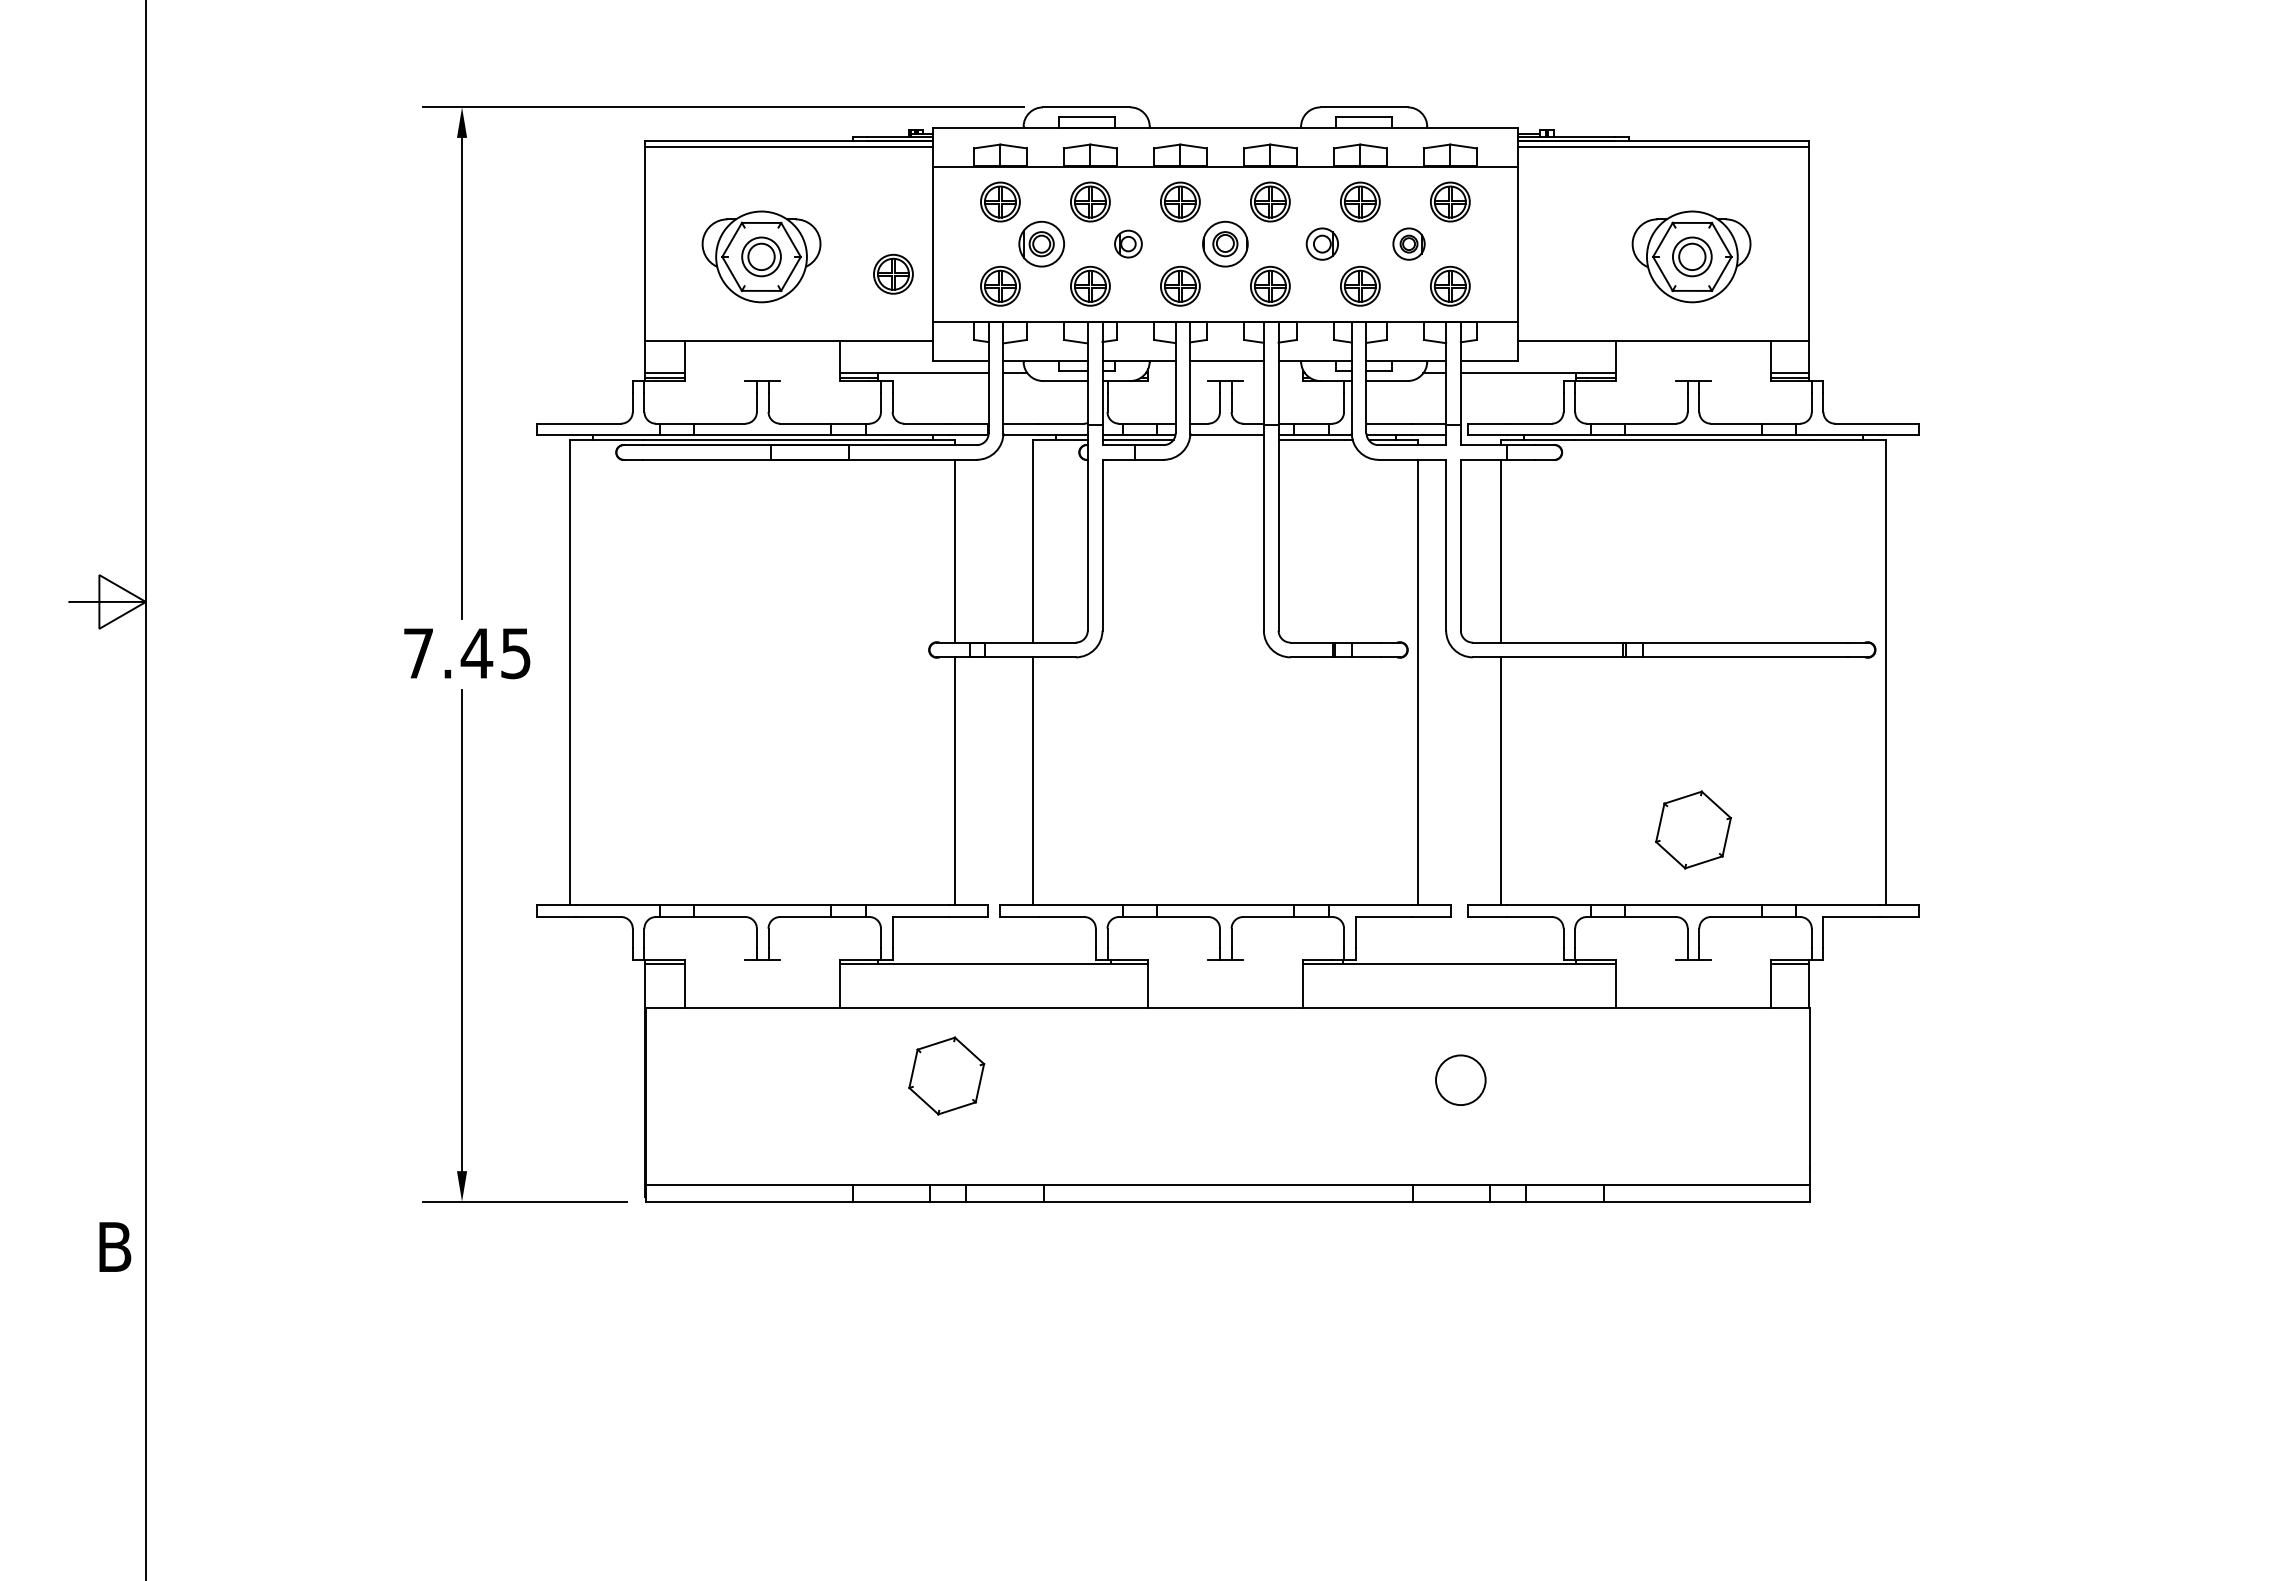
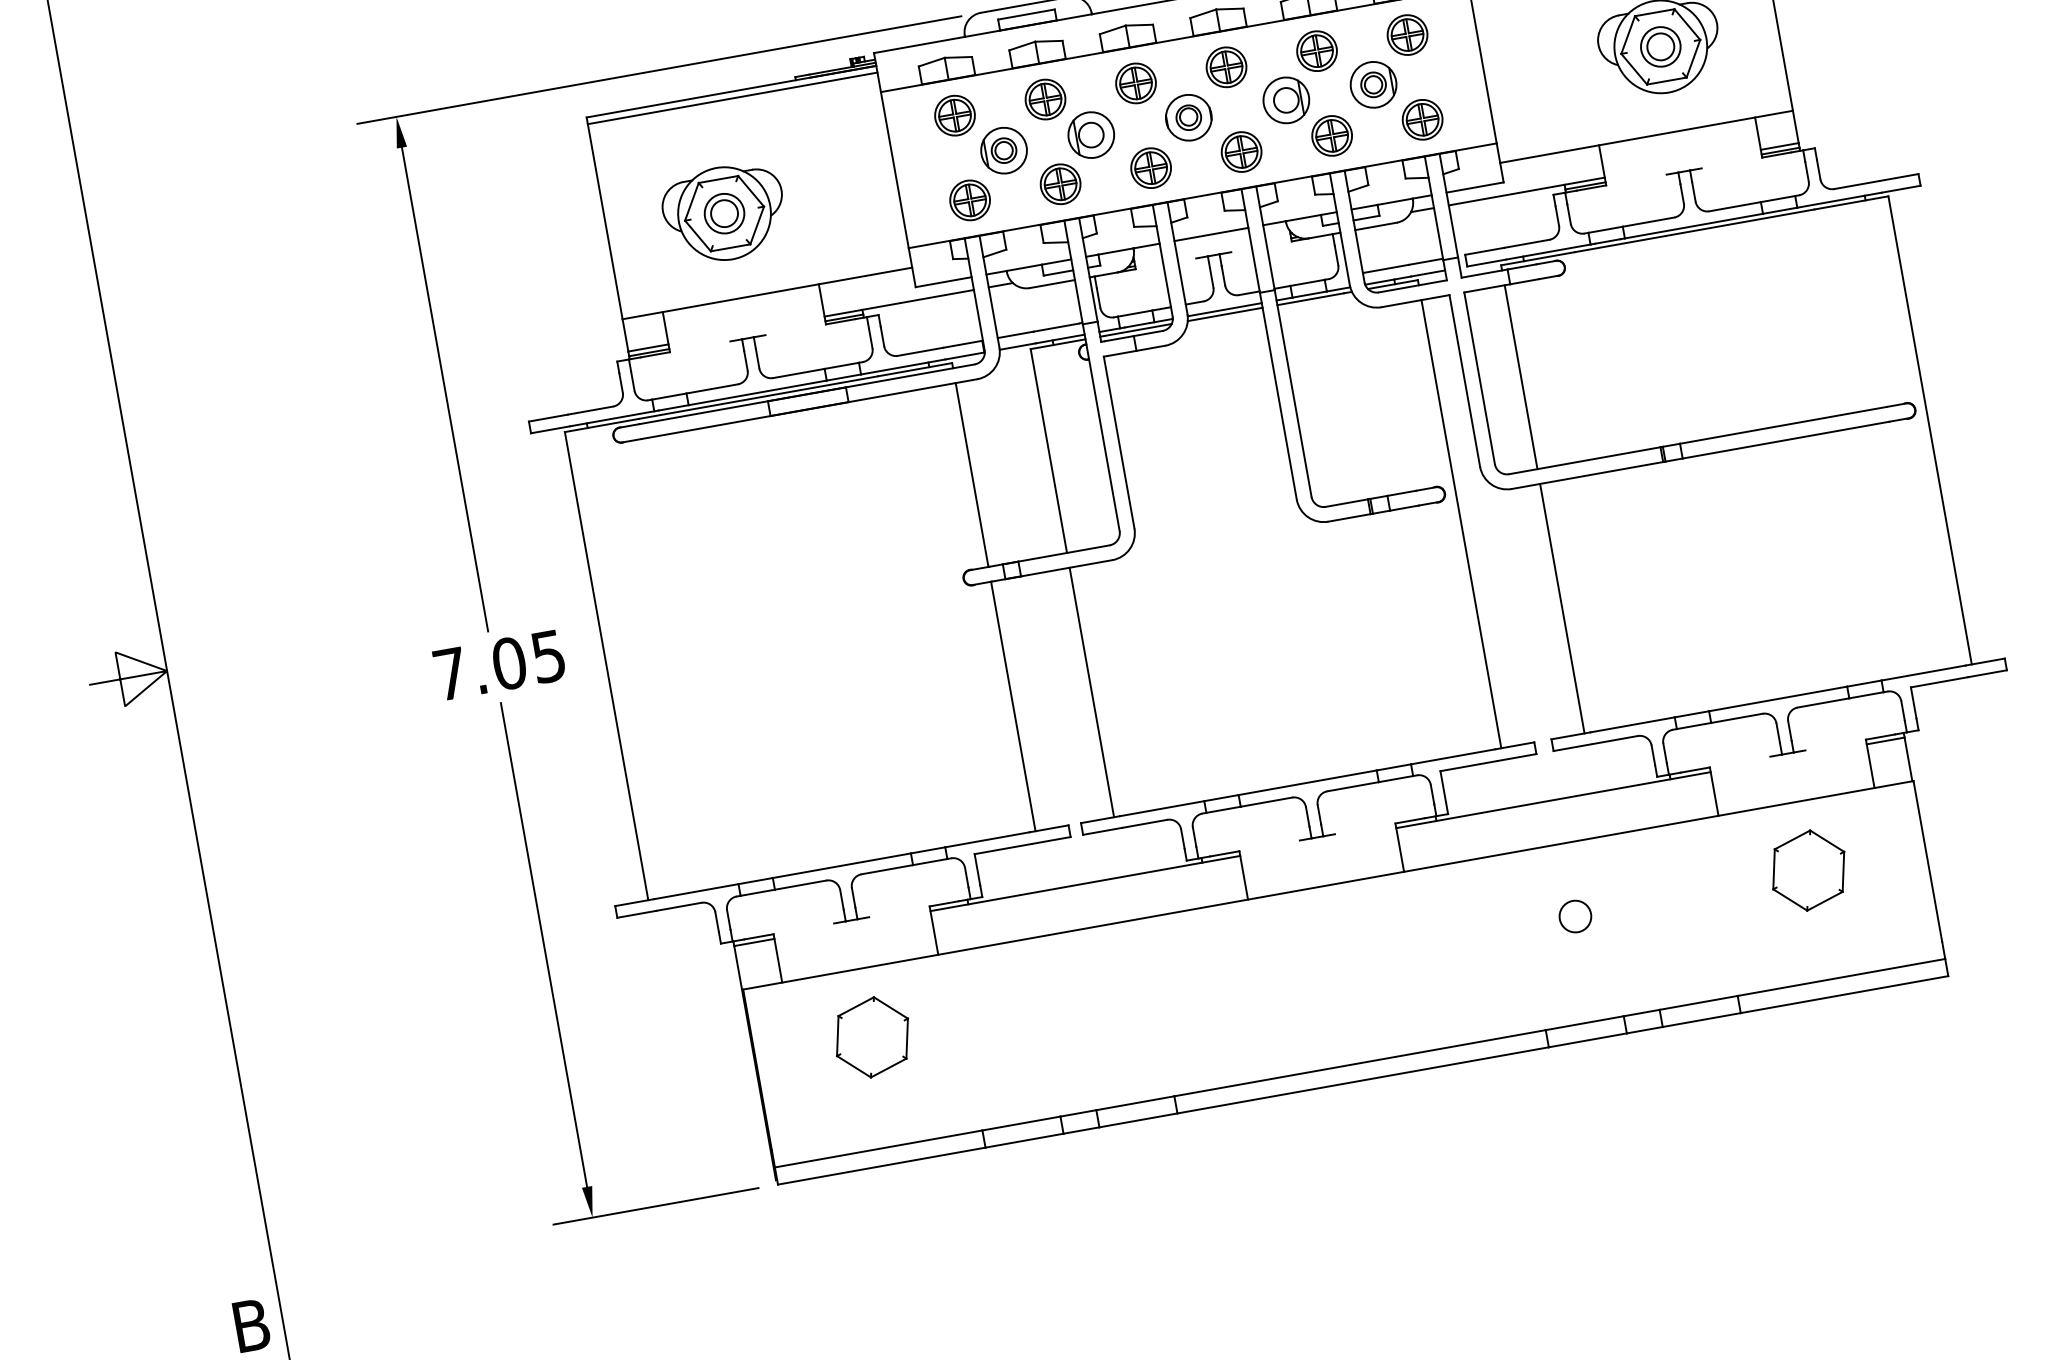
part: (1128, 243) -> (1091, 134), size x1.67
part: (1322, 243) -> (1286, 99), size x1.43
part: (1408, 243) -> (1372, 84), size x1.43
part: (893, 273) -> (860, 206), removed
line: (1226, 439) -> (1224, 314), added
text: (476, 653) -> (508, 663), 7.45 -> 7.05
part: (1693, 829) -> (1808, 870), moved
part: (946, 1075) -> (872, 1036), moved
circle: (1460, 1079) -> (1574, 915), size x0.62

